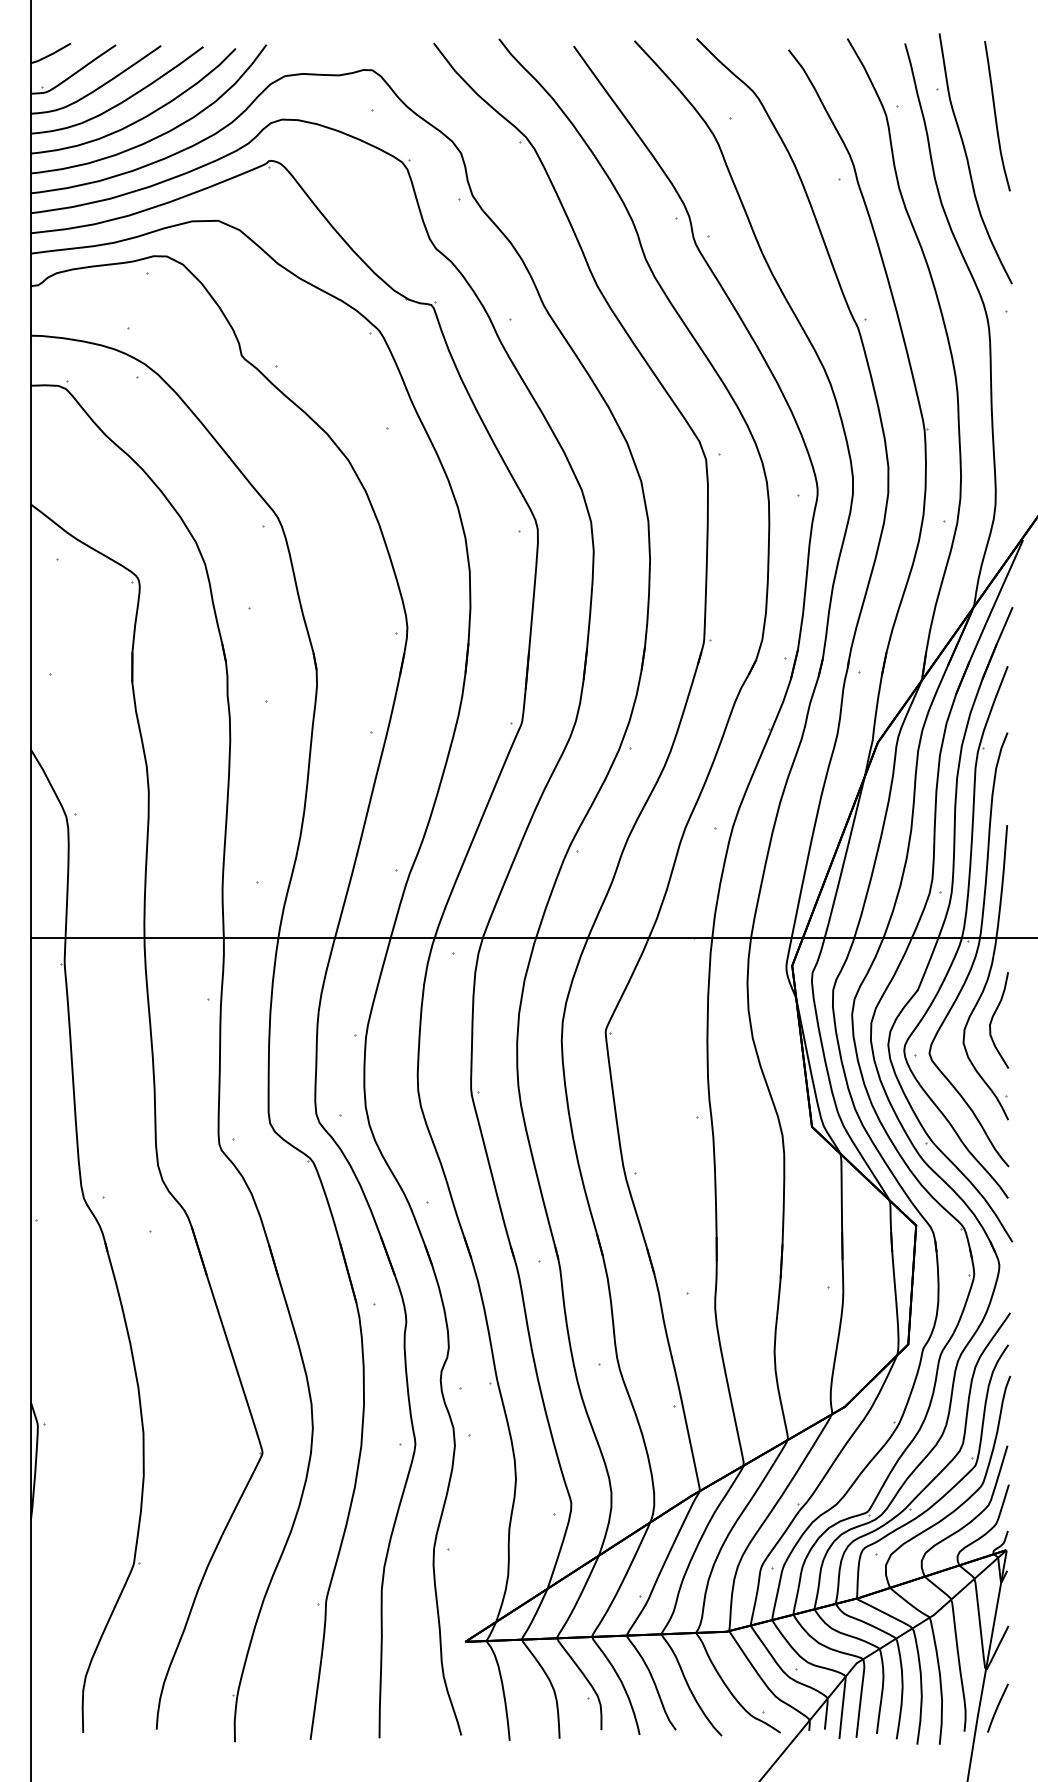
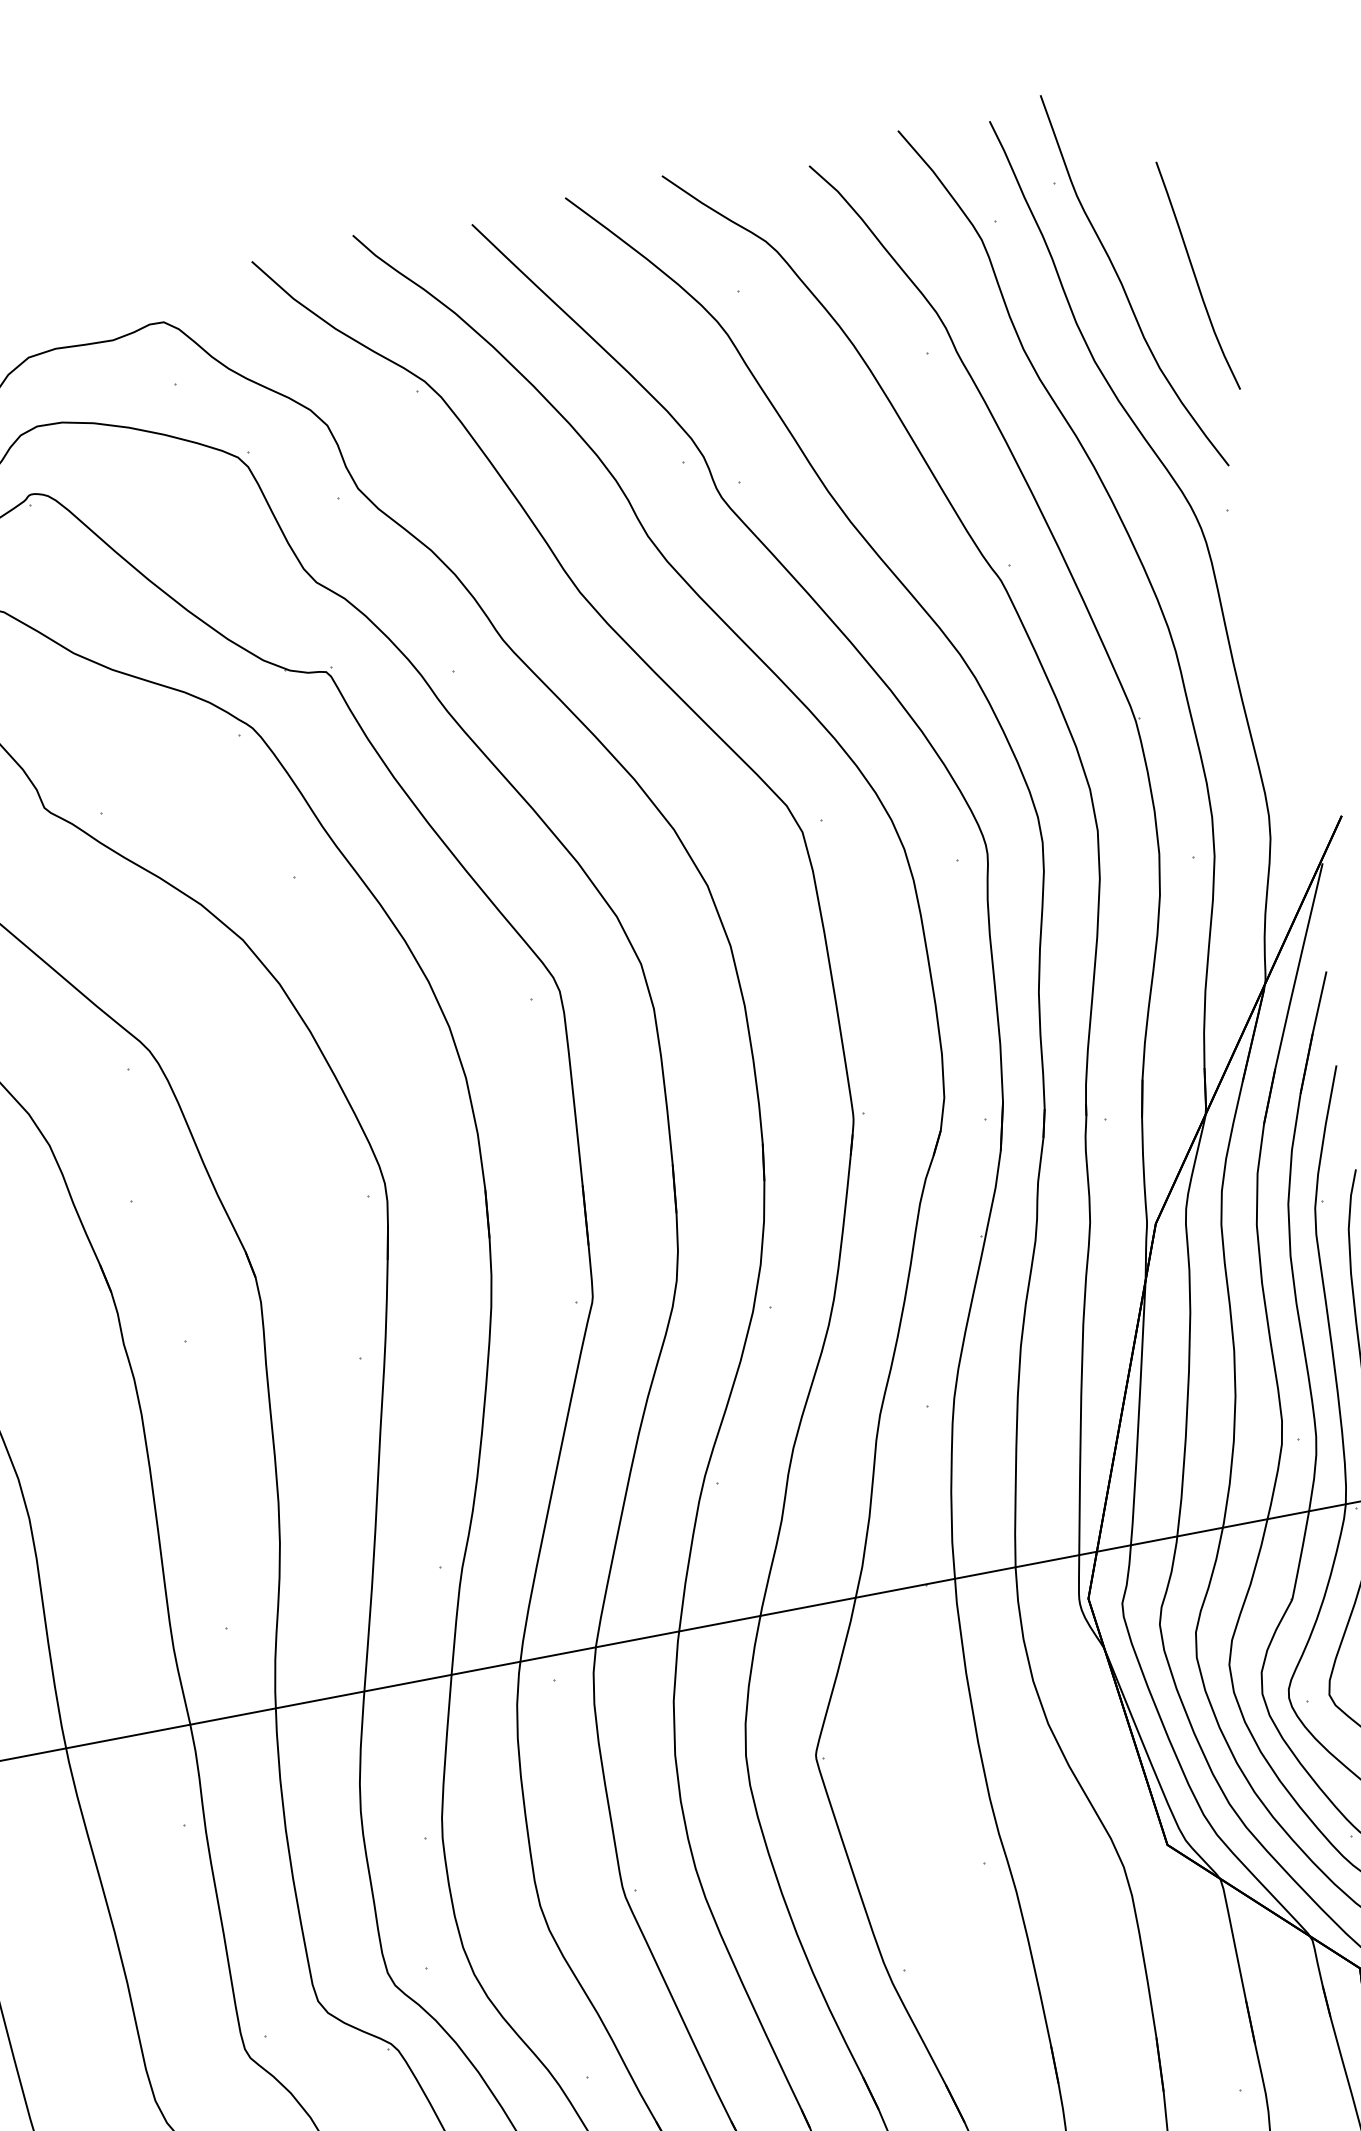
curve: (996, 116) -> (1196, 276), moved

